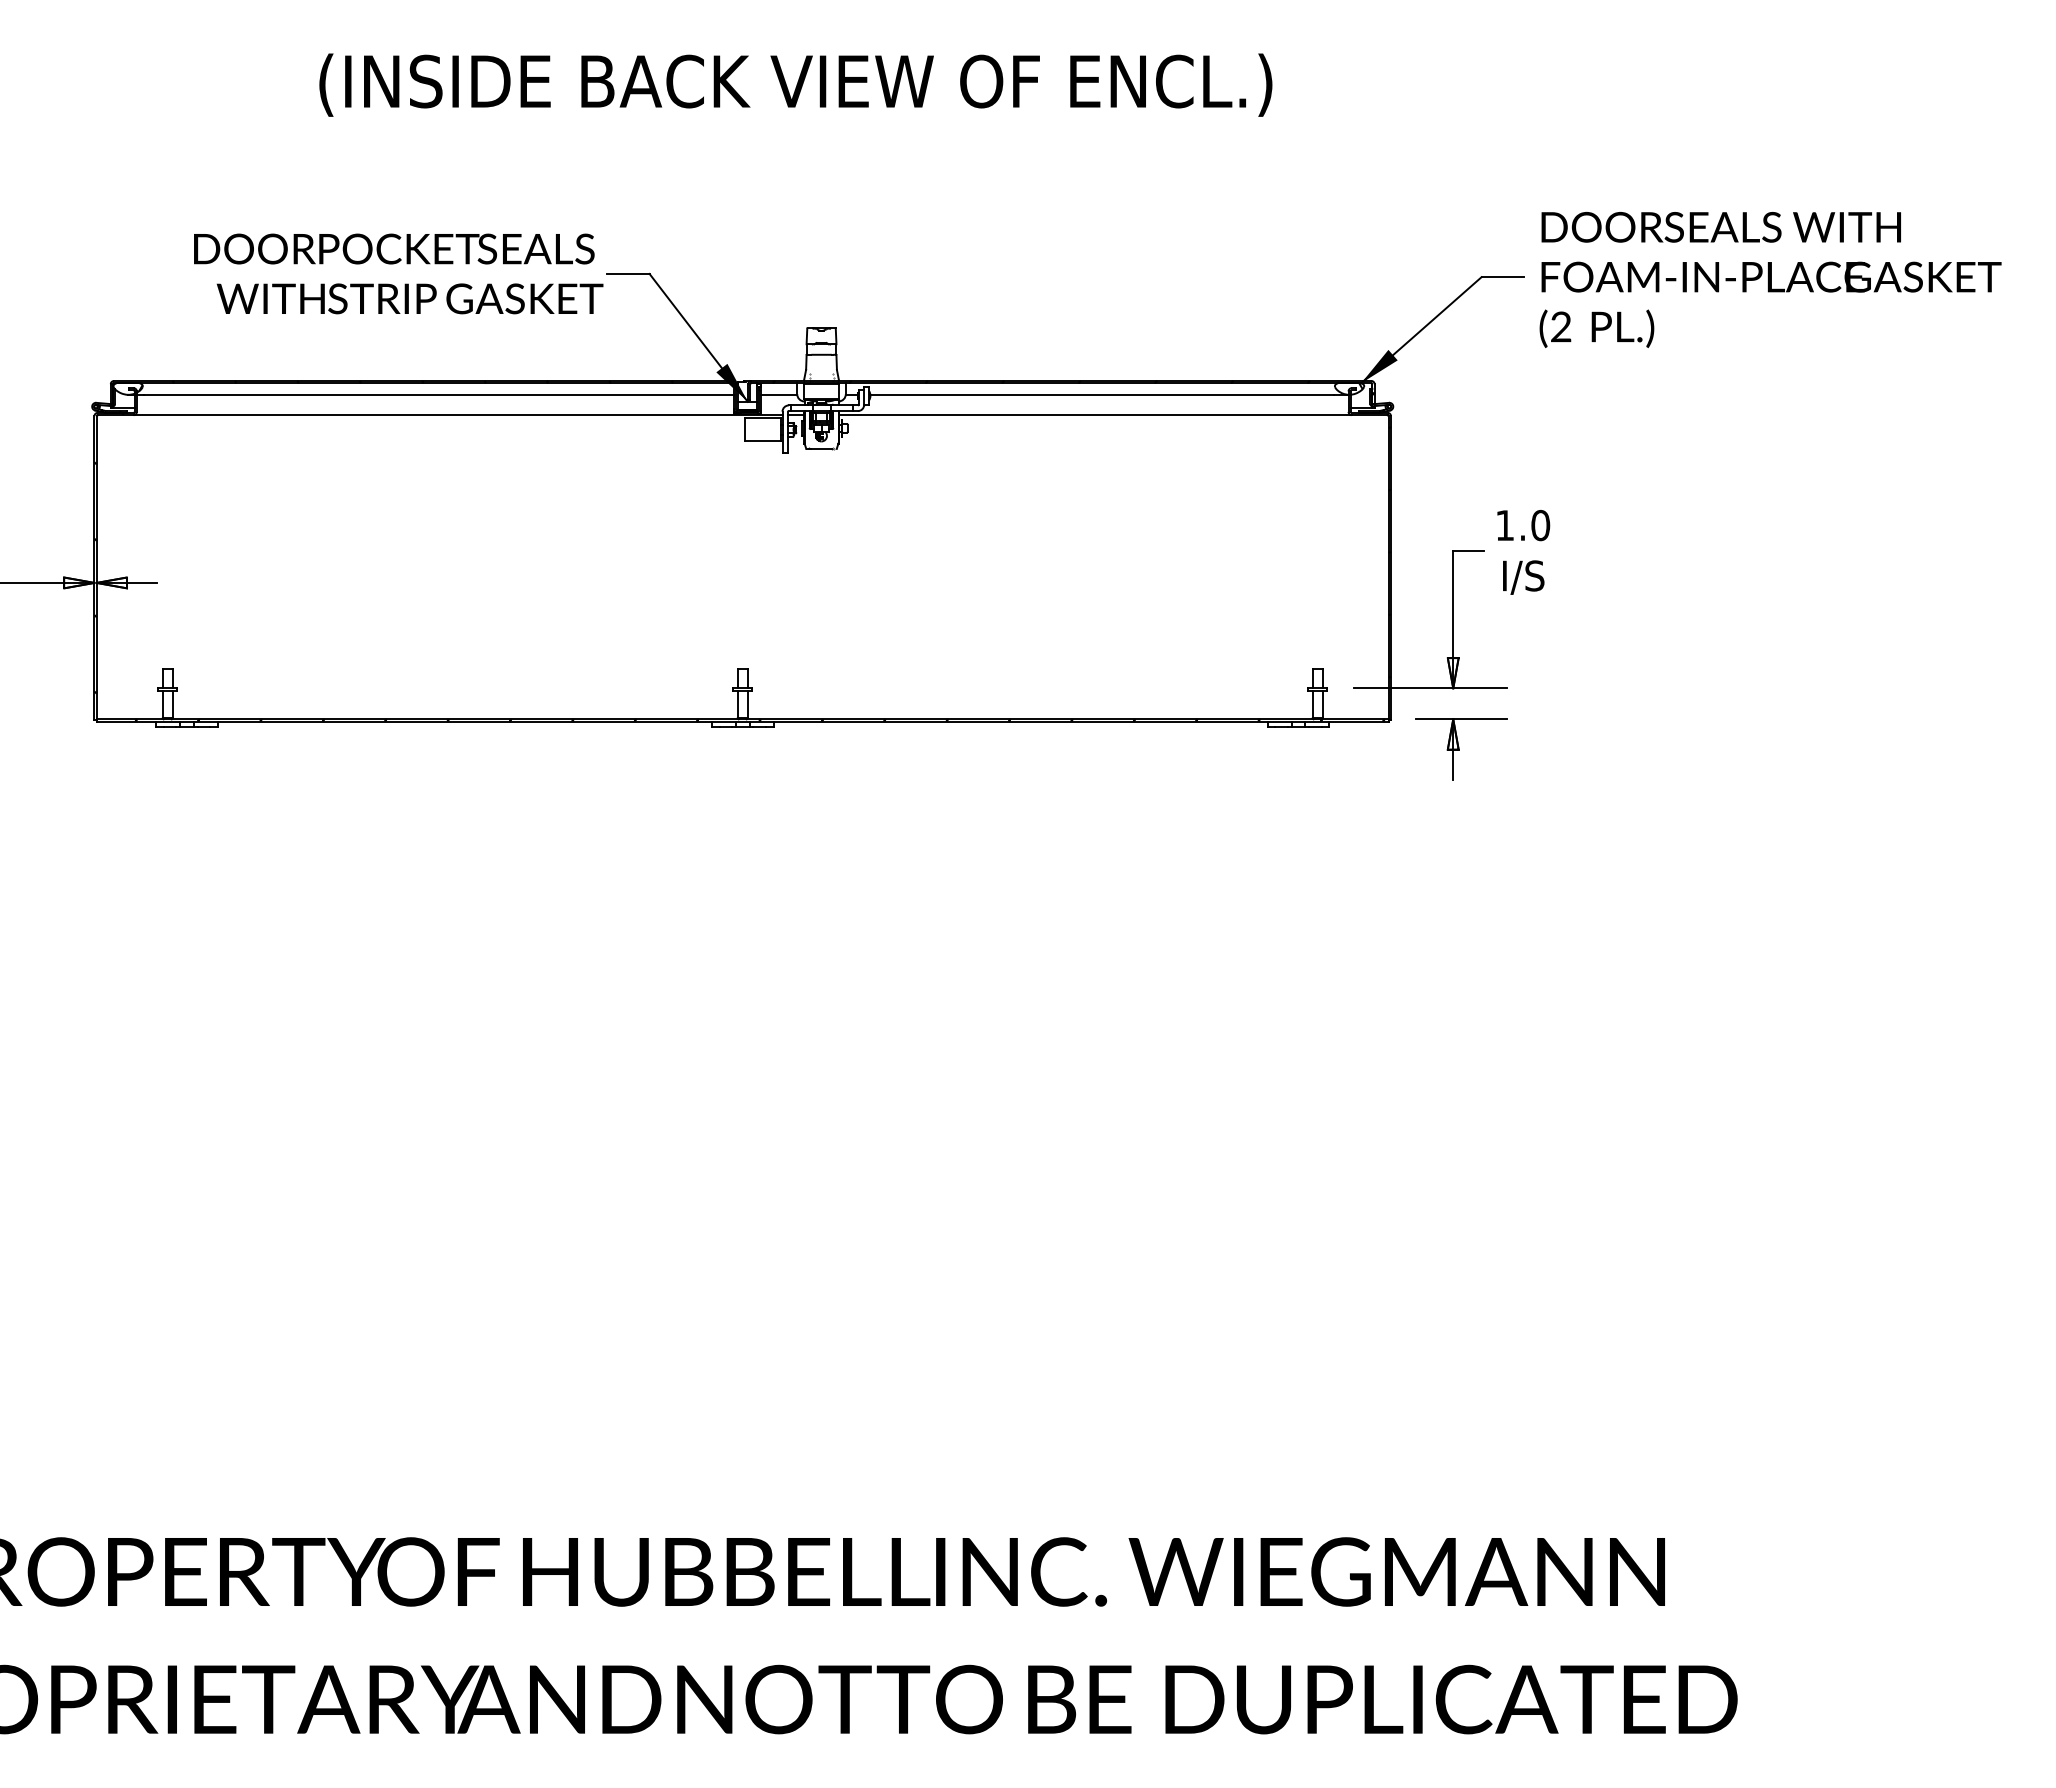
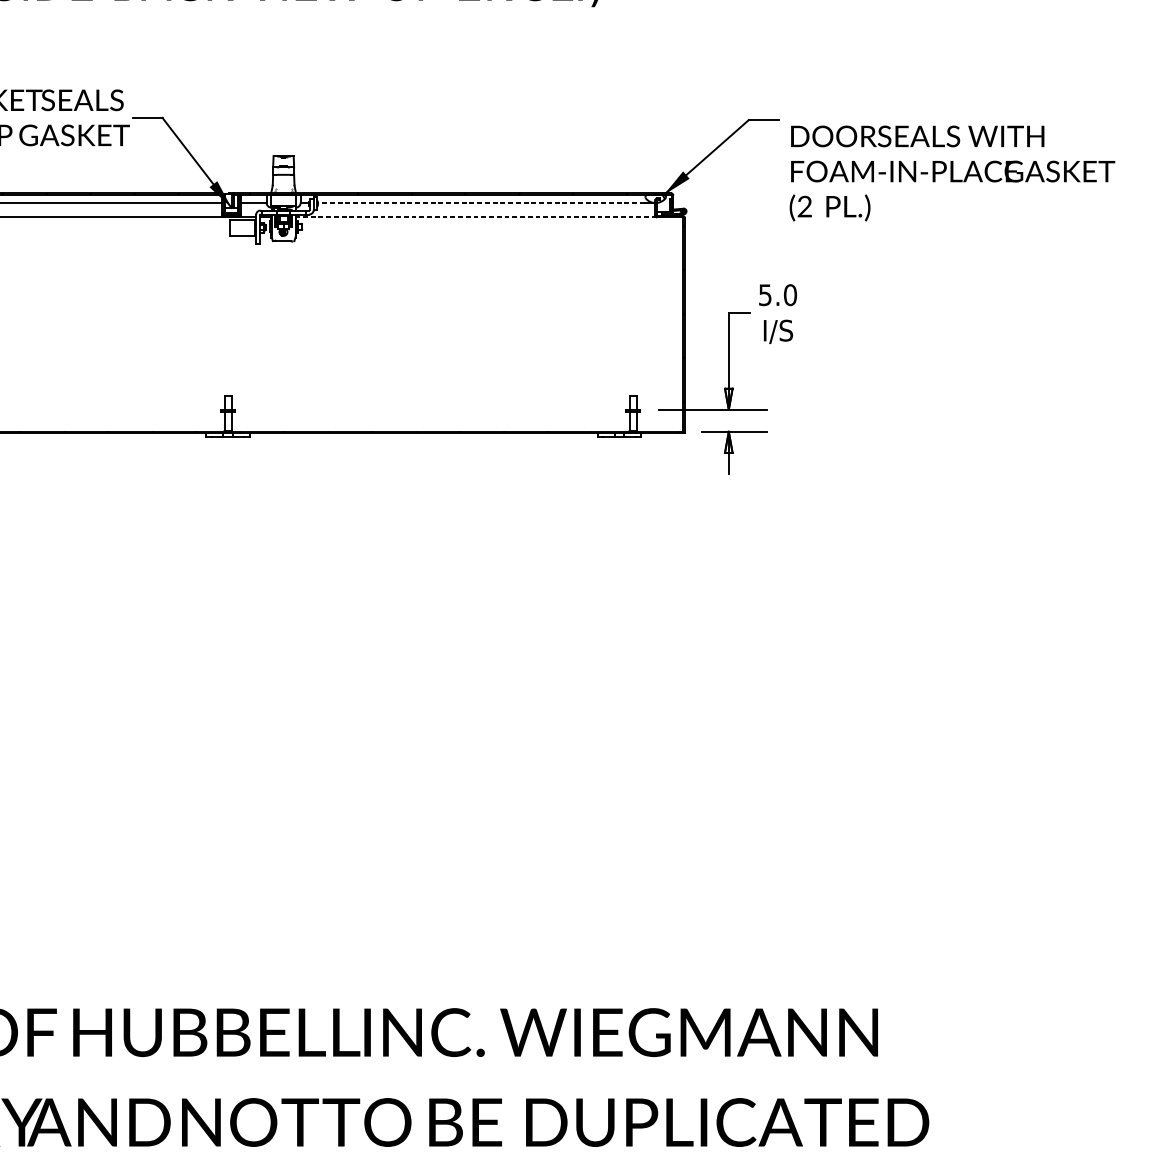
text: (1770, 279) -> (952, 173), moved
line: (1102, 394) -> (481, 202), solid -> dashed
line: (1094, 415) -> (476, 217), solid -> dashed
text: (1504, 525) -> (764, 295), 1.0 -> 5.0

